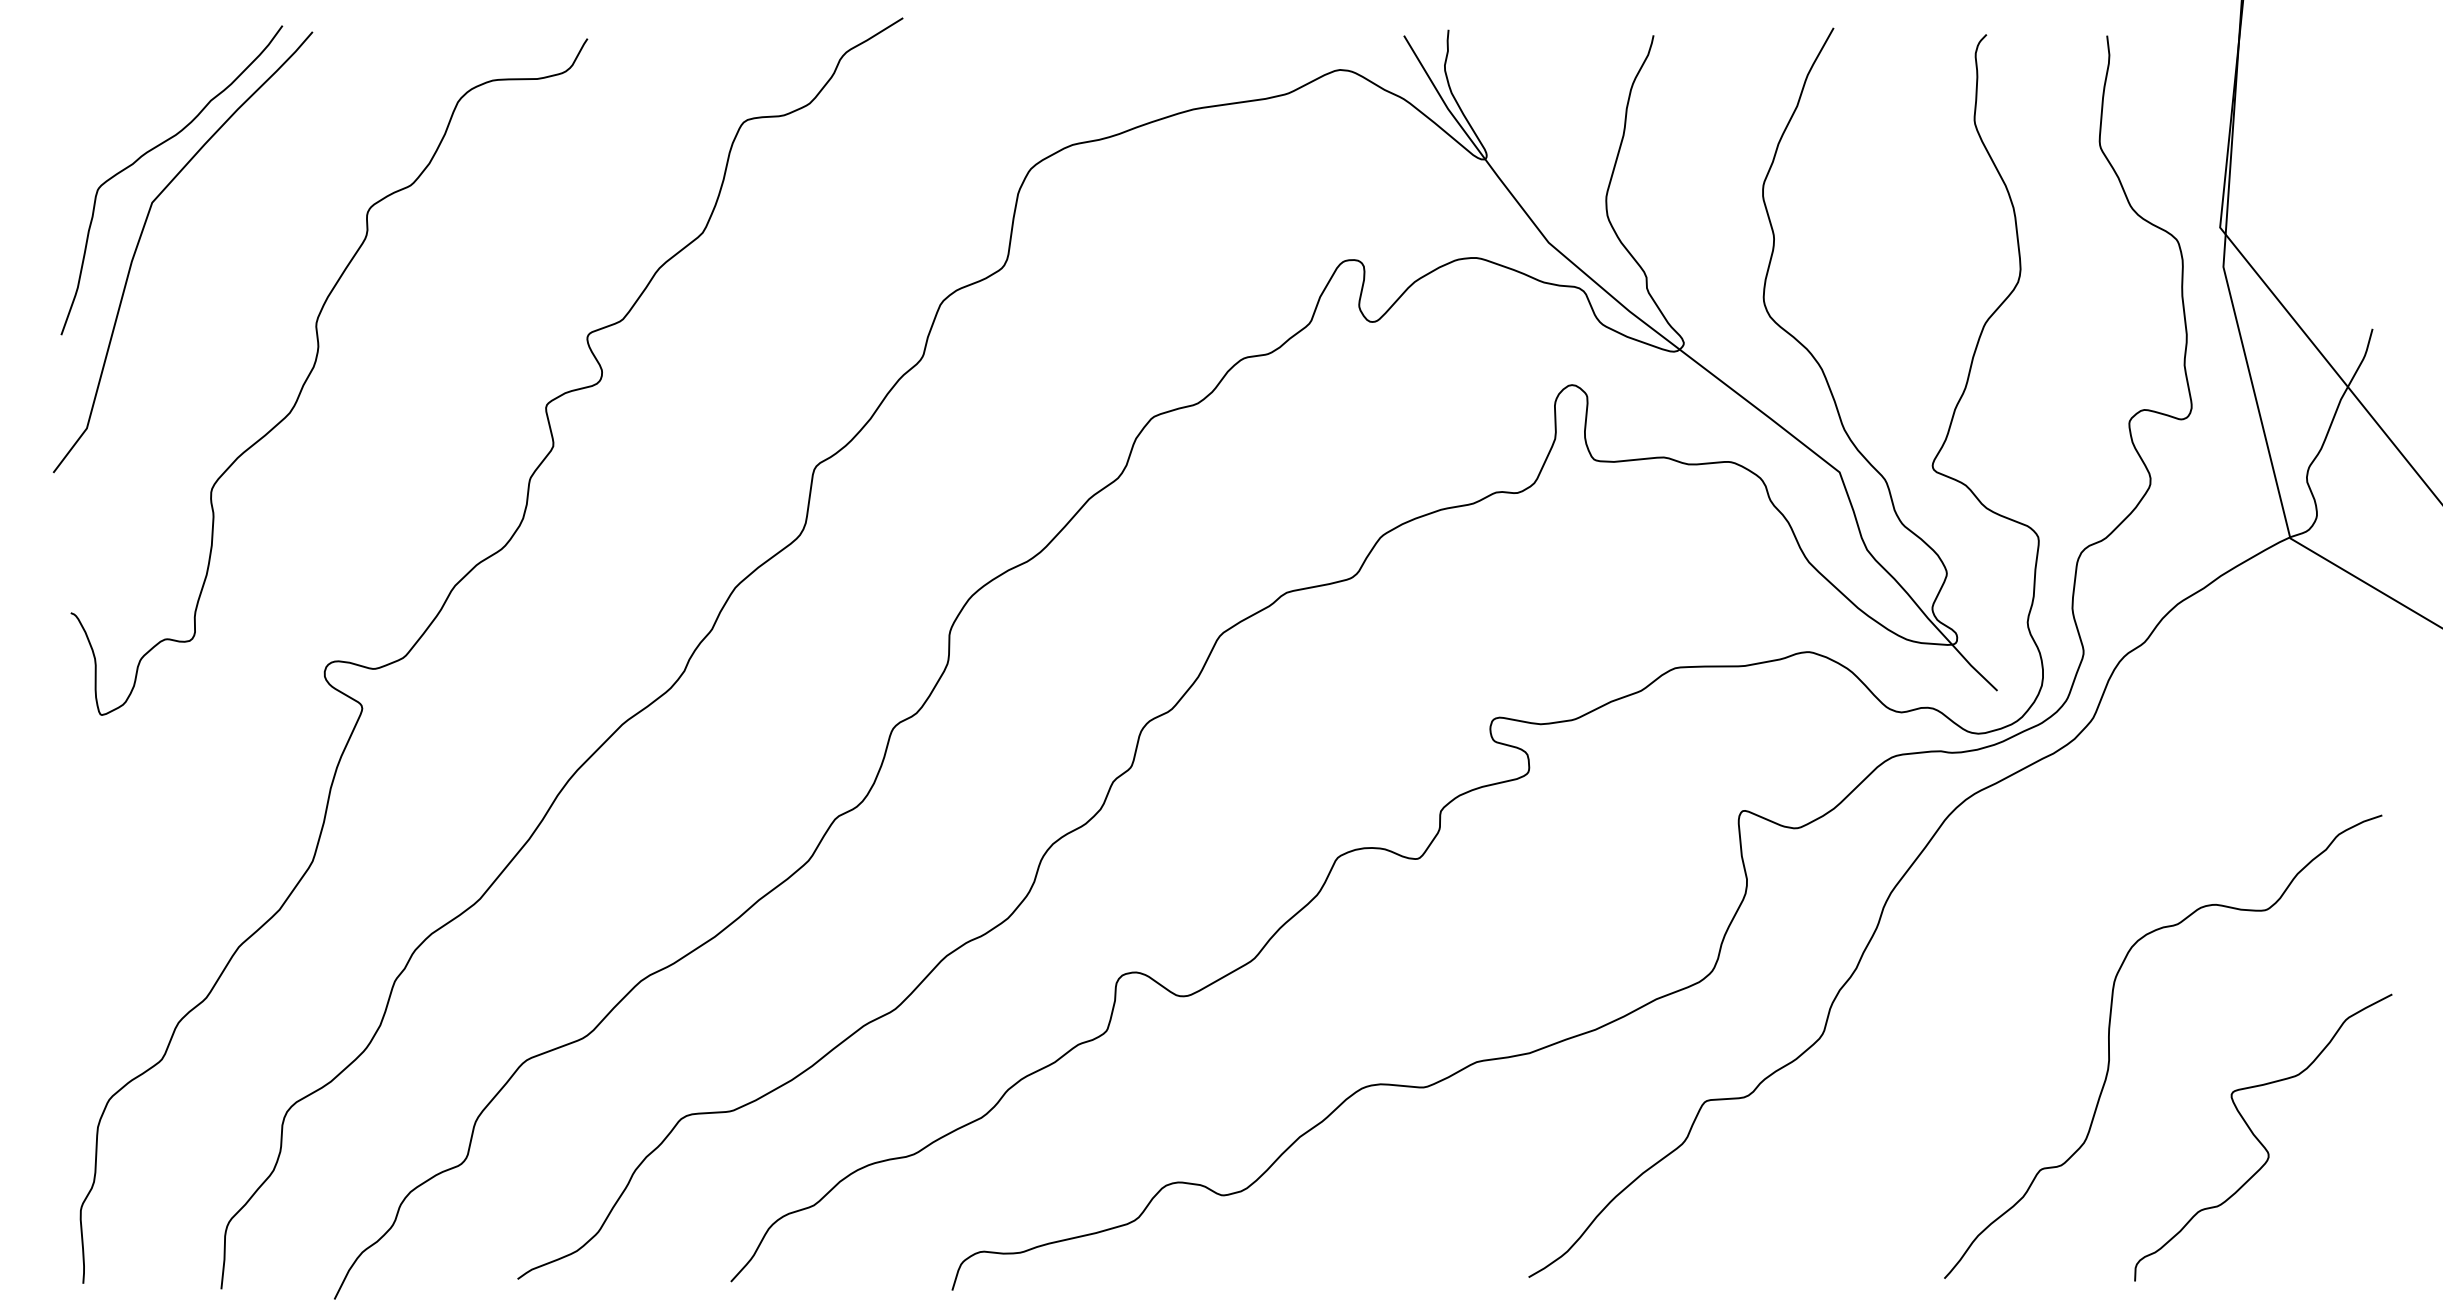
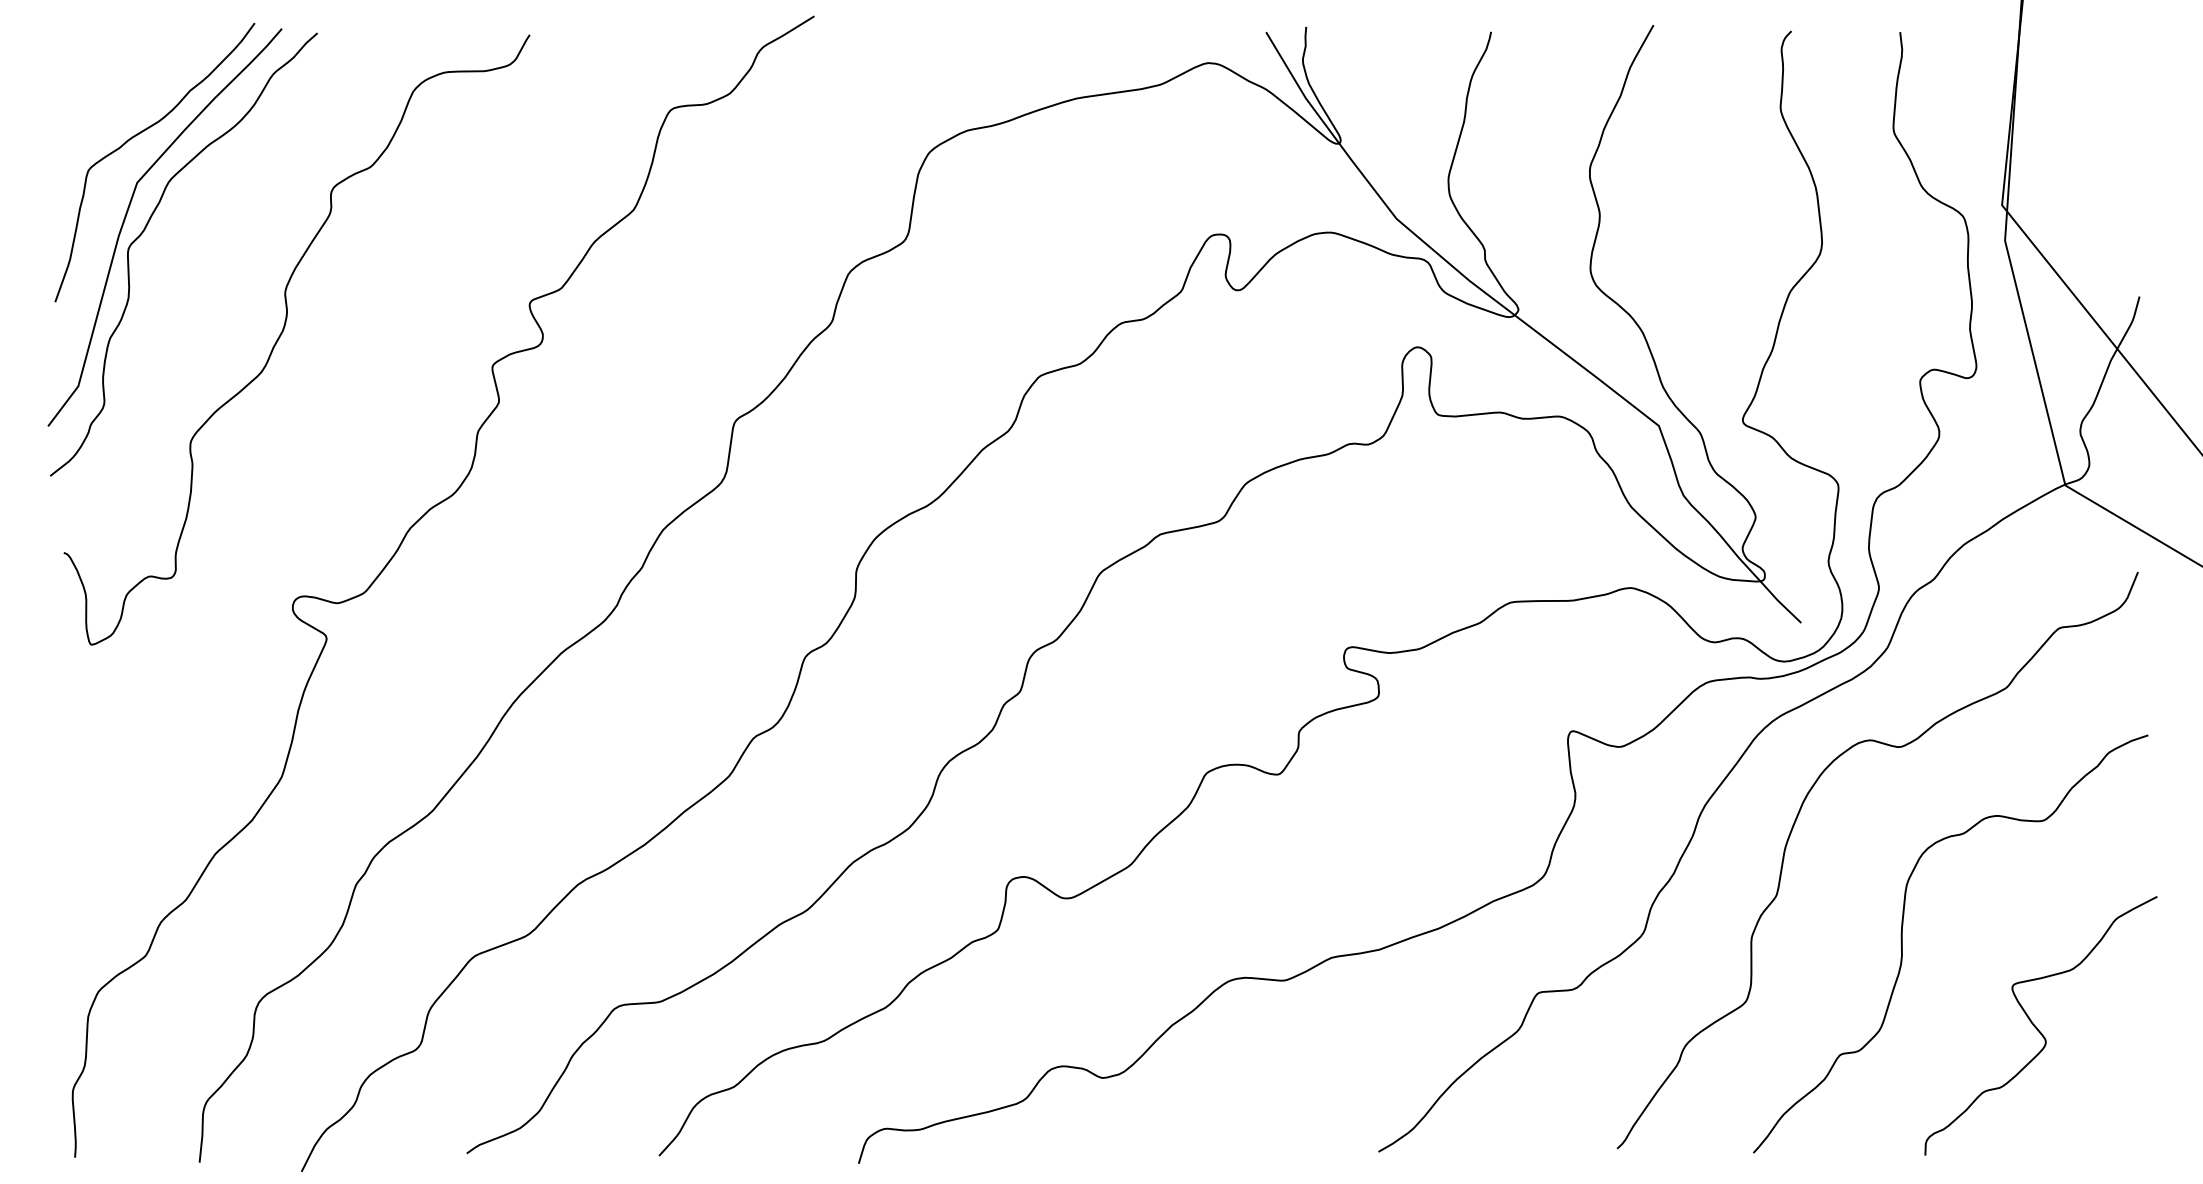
curve: (160, 256) -> (144, 231), added
curve: (1991, 912) -> (1795, 822), added

